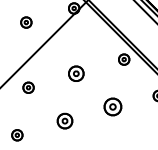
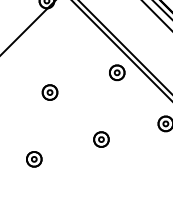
part: (76, 73) -> (50, 92), size x0.71
part: (112, 107) -> (100, 140), size x0.62
part: (65, 121) -> (34, 159), size x0.71

